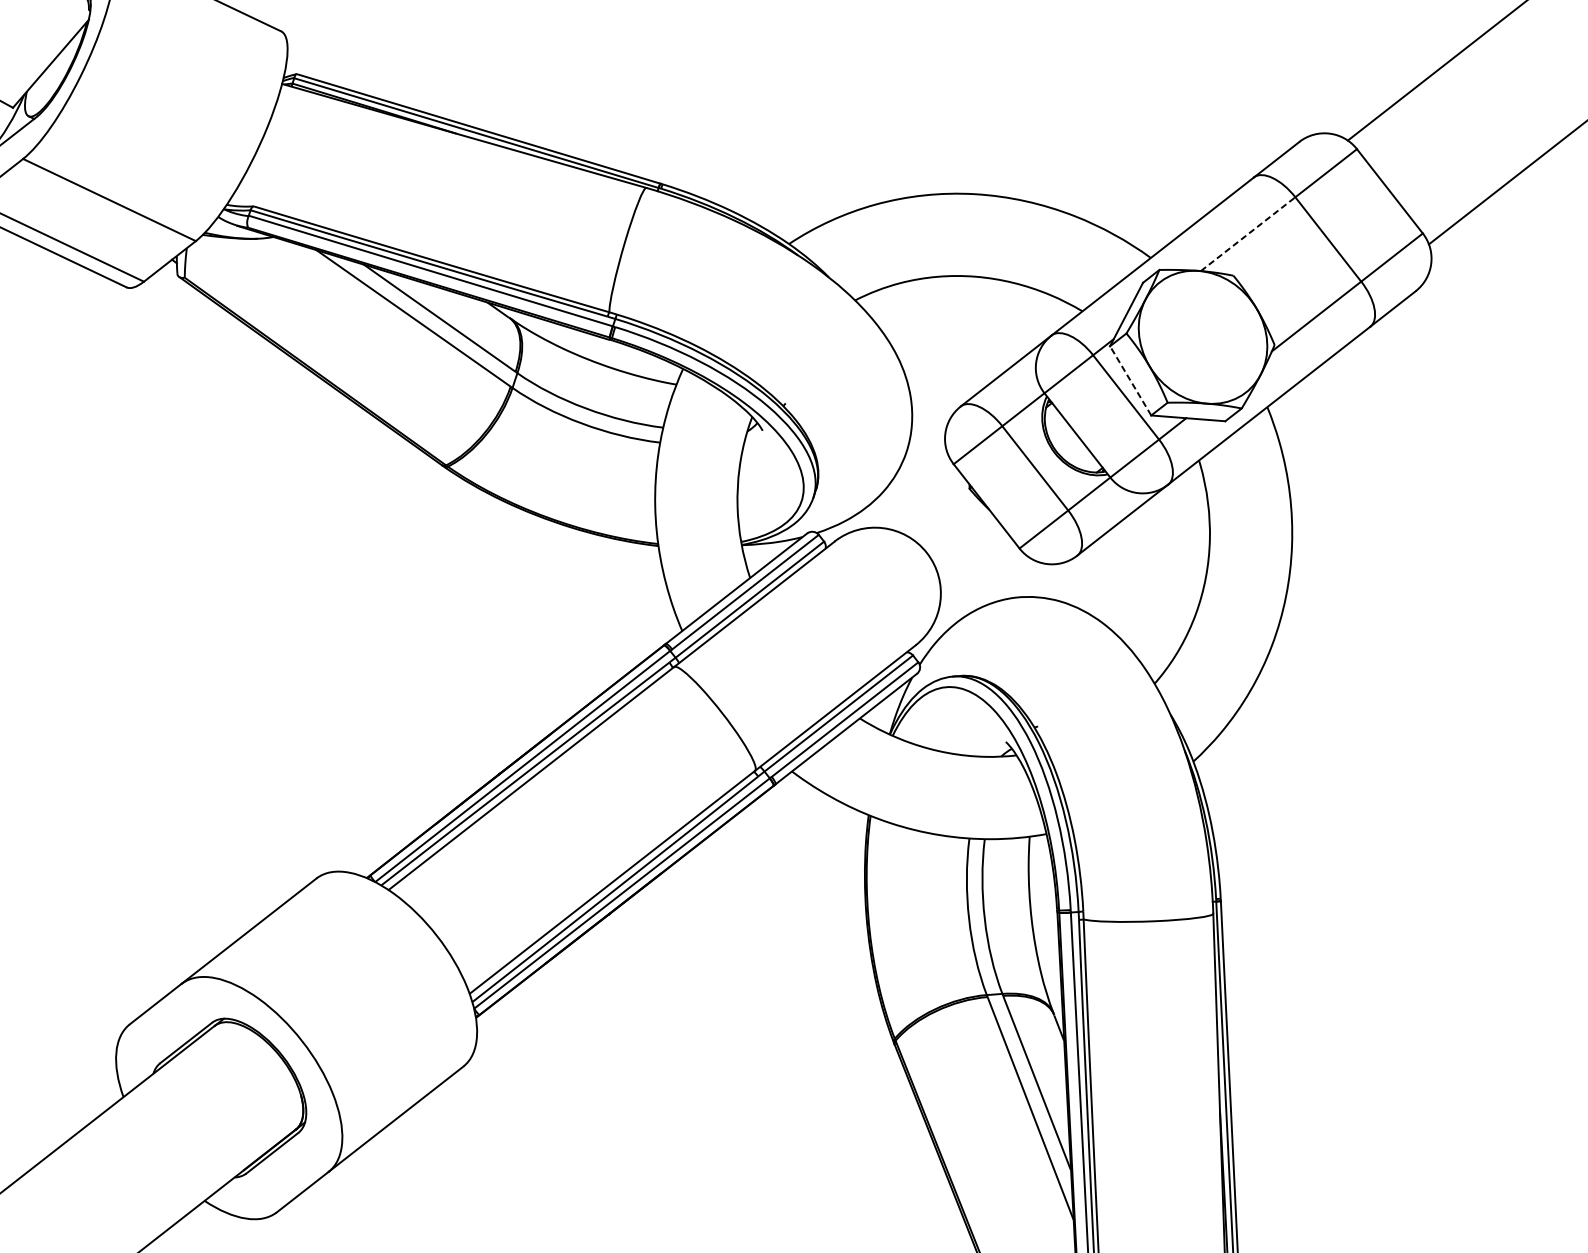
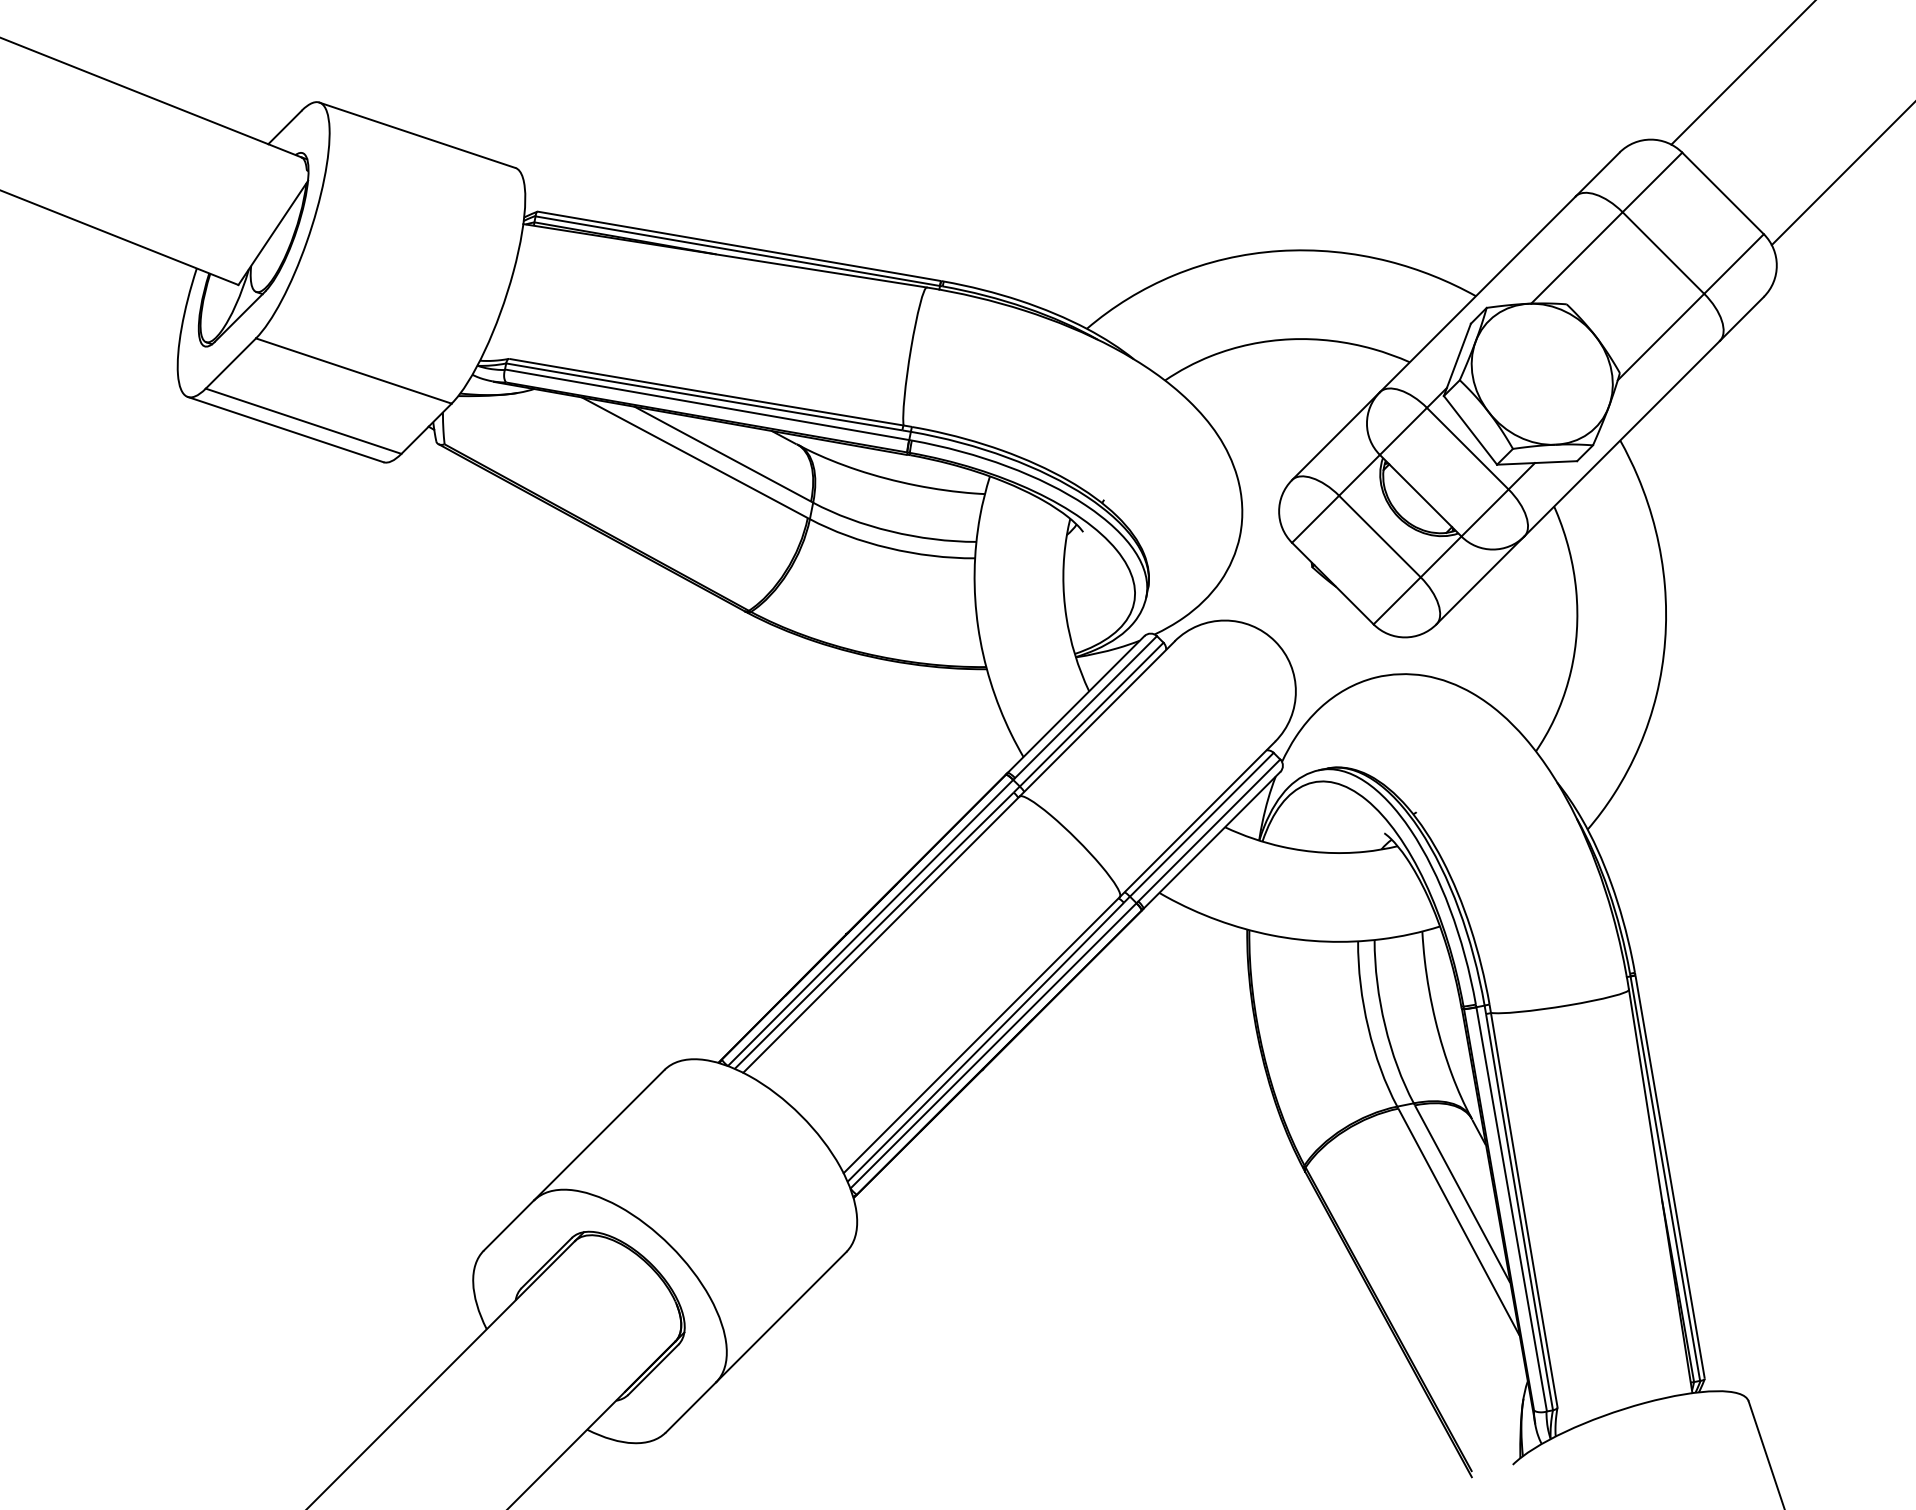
line: (1247, 233) -> (1576, 257), dashed -> solid
line: (1130, 380) -> (1470, 429), dashed -> solid

